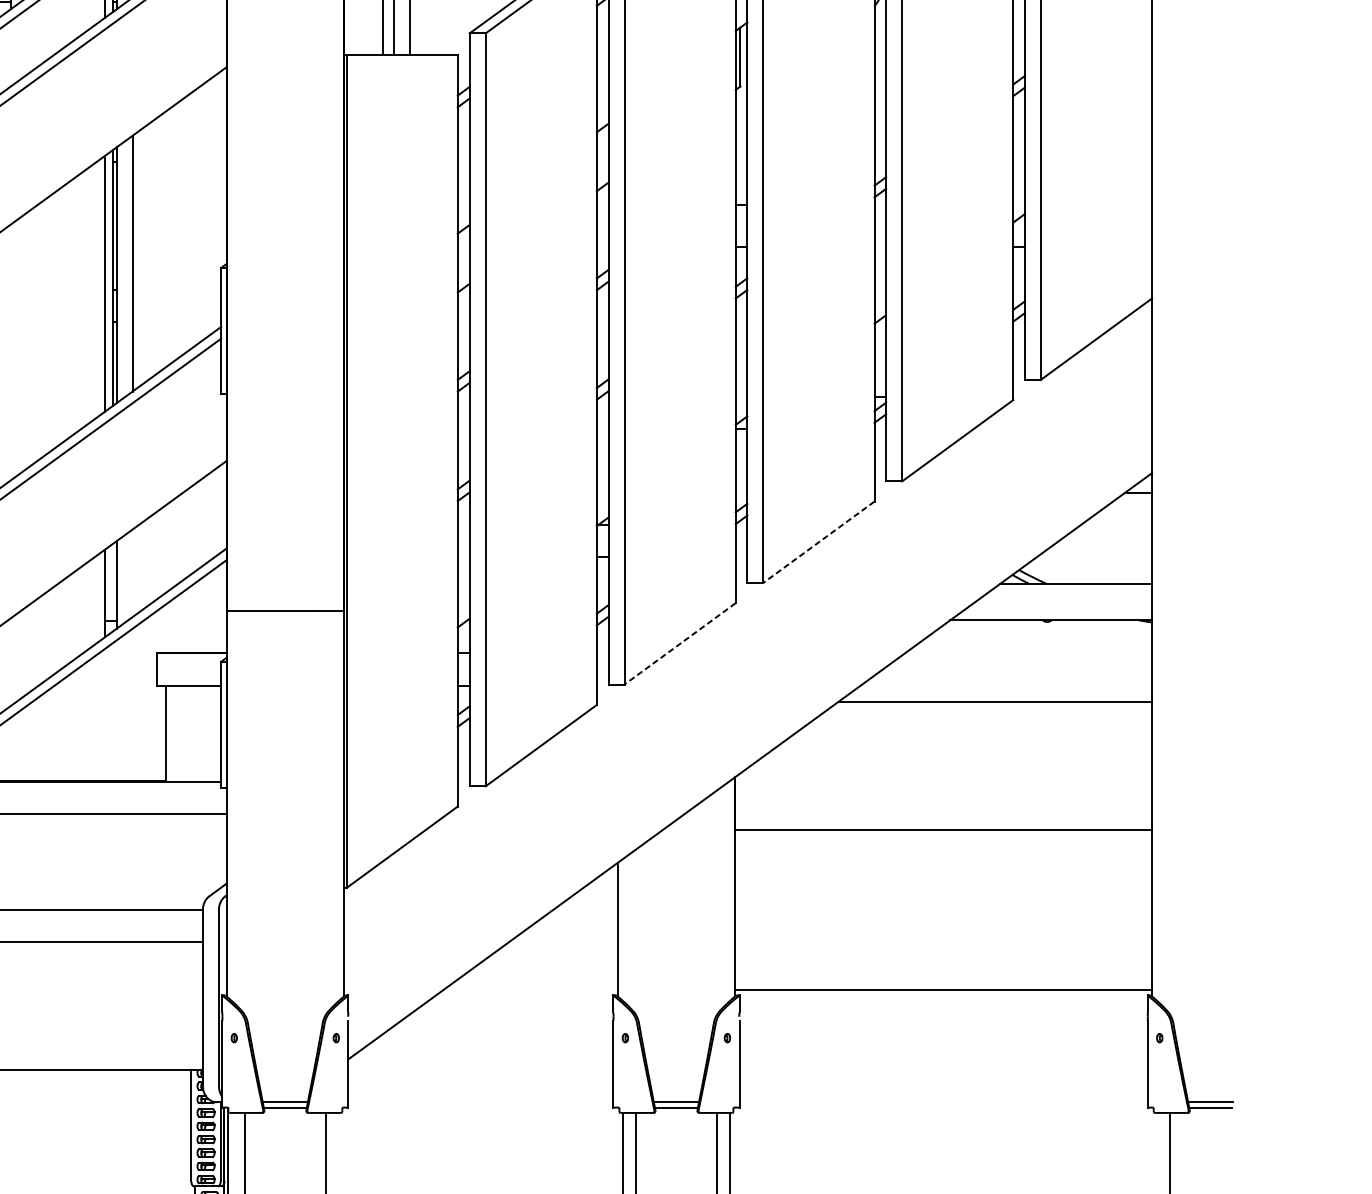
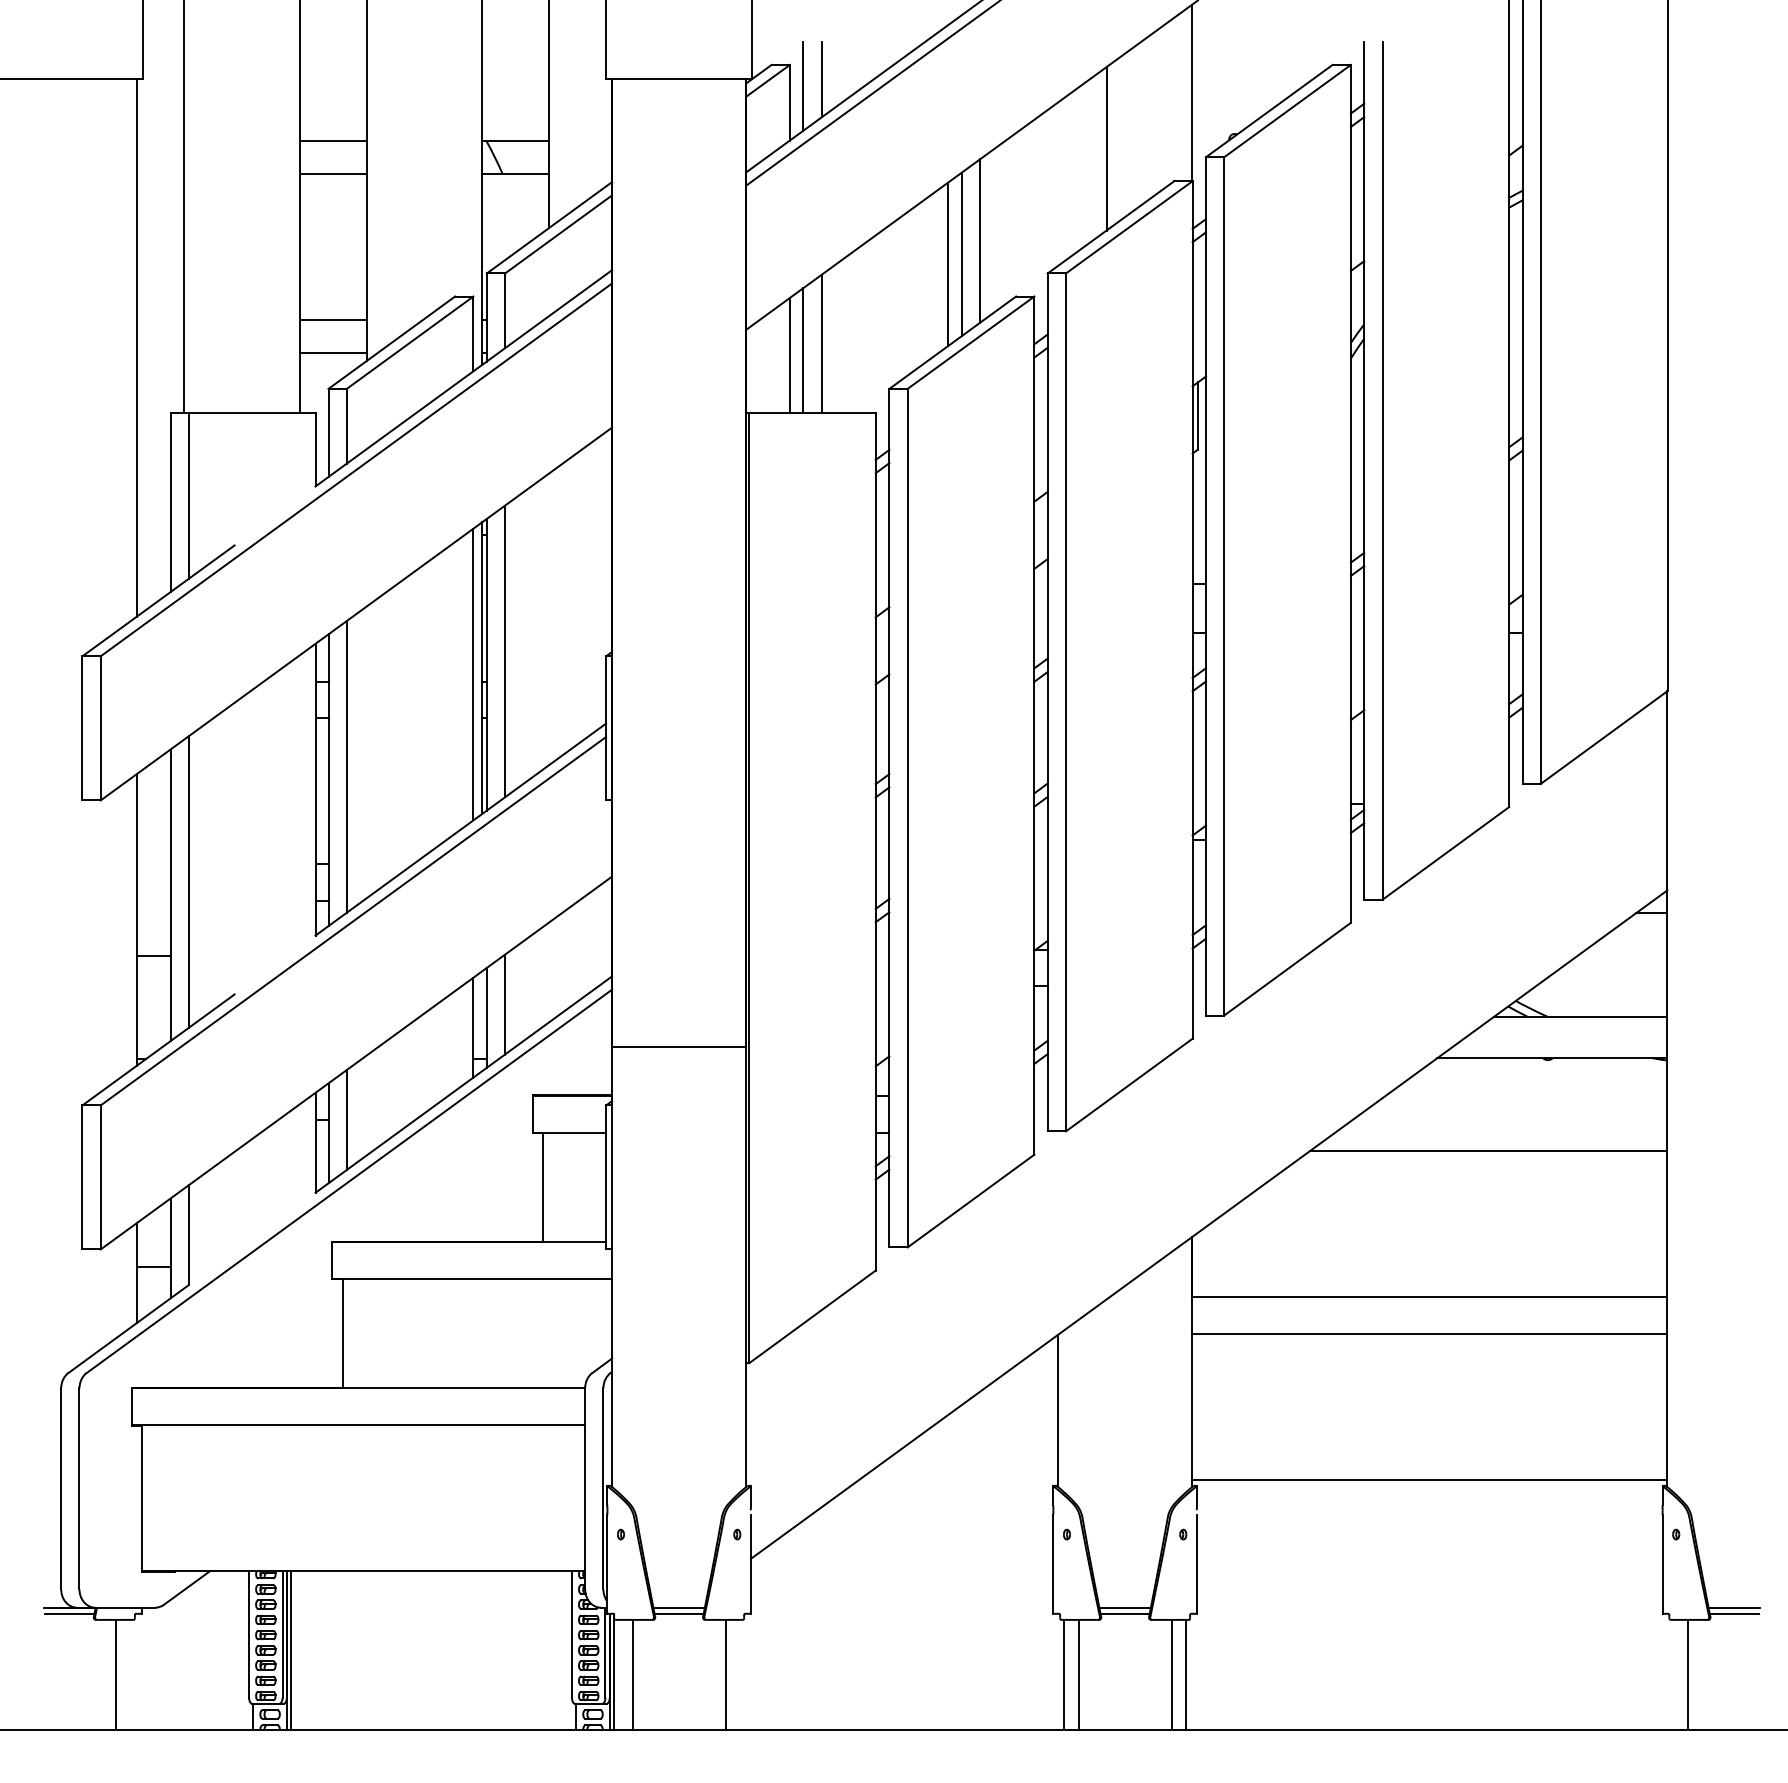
line: (818, 542) -> (1287, 969), dashed -> solid
line: (133, 573) -> (505, 1004), added
line: (680, 644) -> (1129, 1085), dashed -> solid
line: (943, 861) -> (1429, 1333), added

